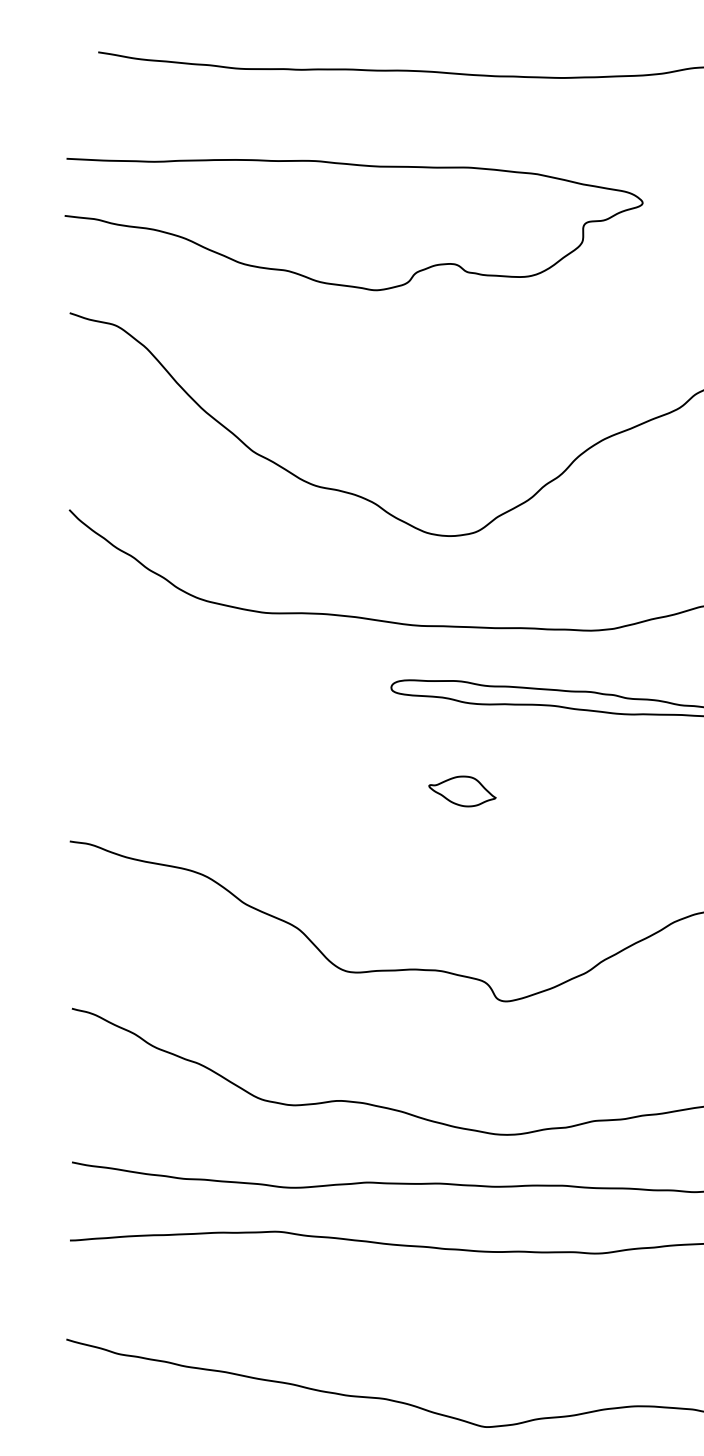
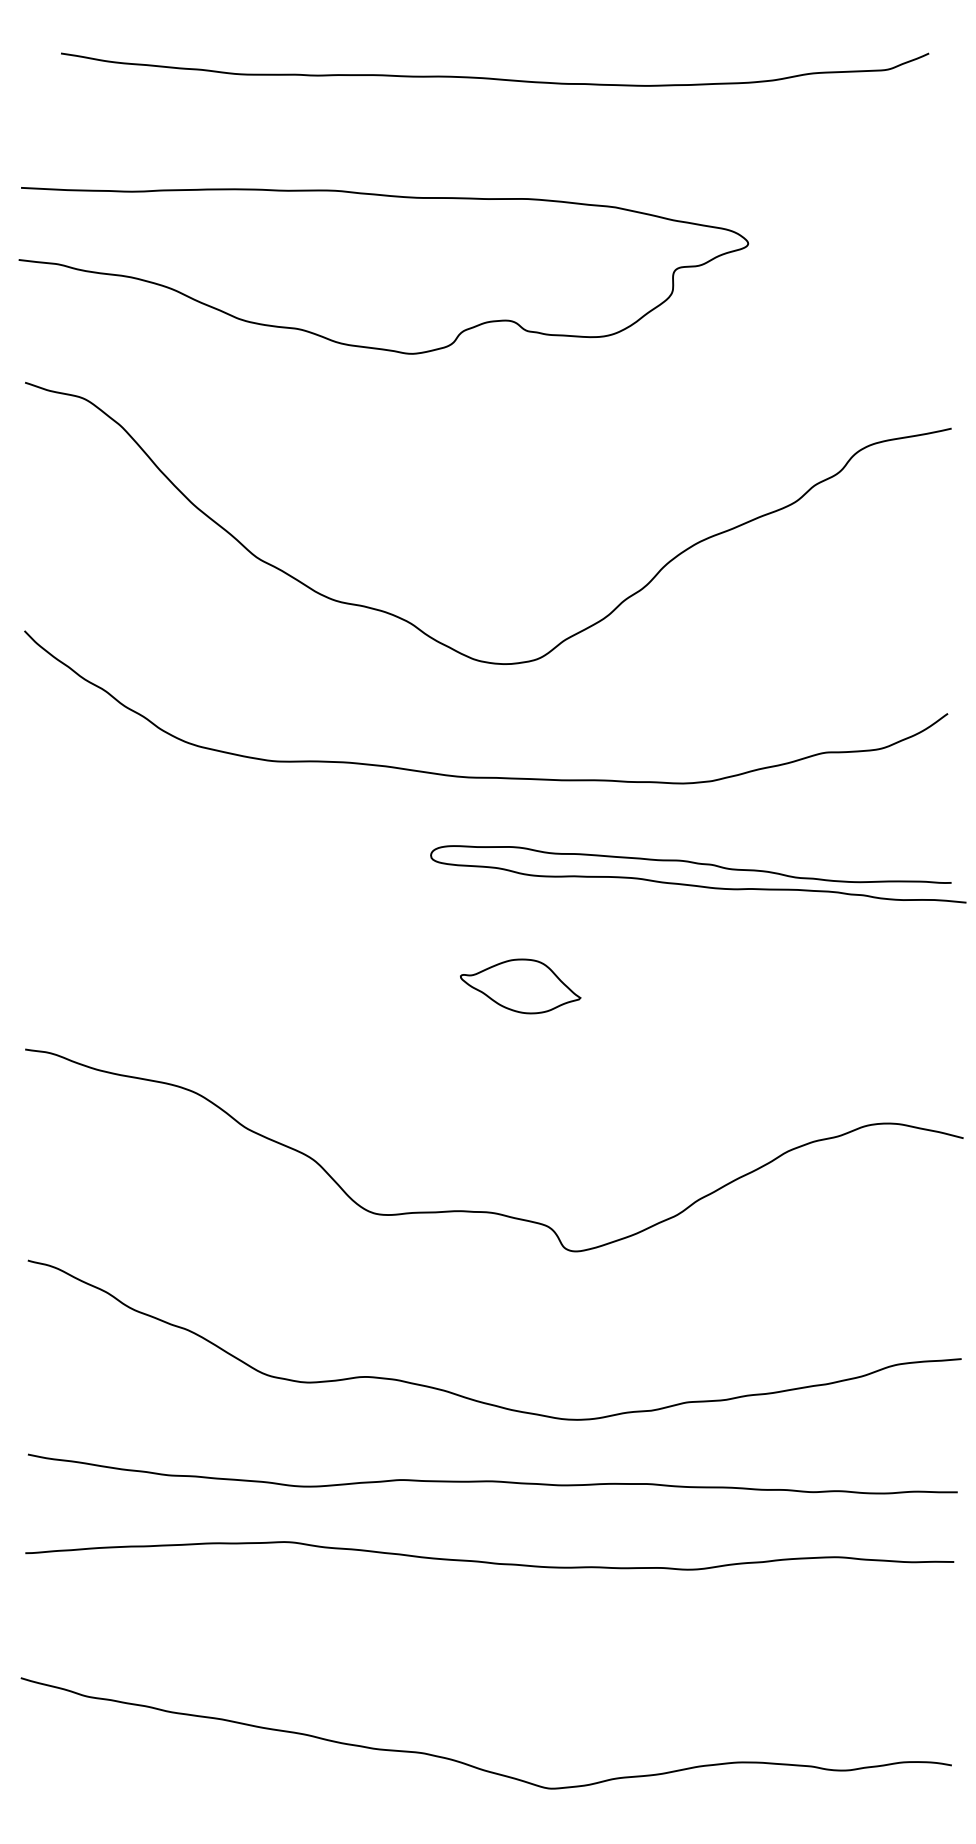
part: (462, 791) -> (520, 986), size x1.43

